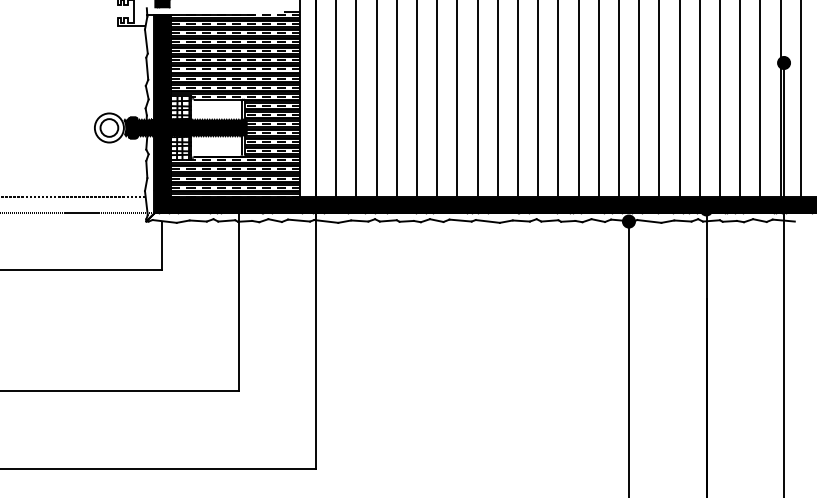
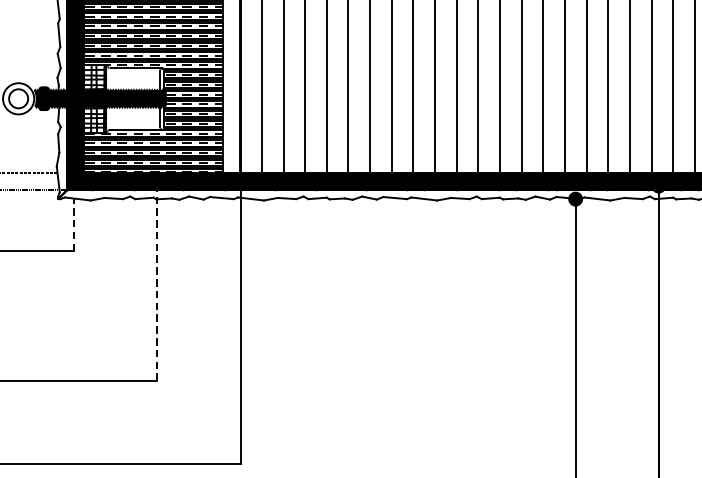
line: (161, 245) -> (74, 224), solid -> dashed
line: (238, 297) -> (157, 280), solid -> dashed

